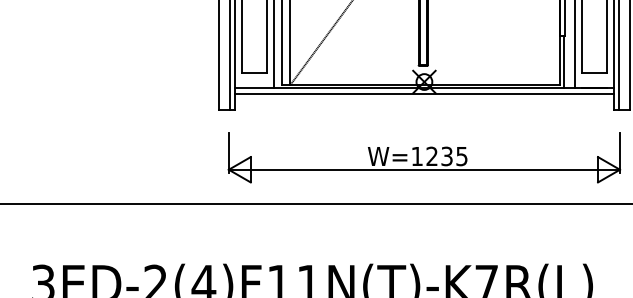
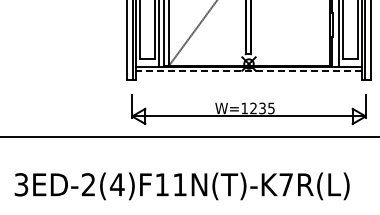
line: (425, 94) -> (249, 71), solid -> dashed

